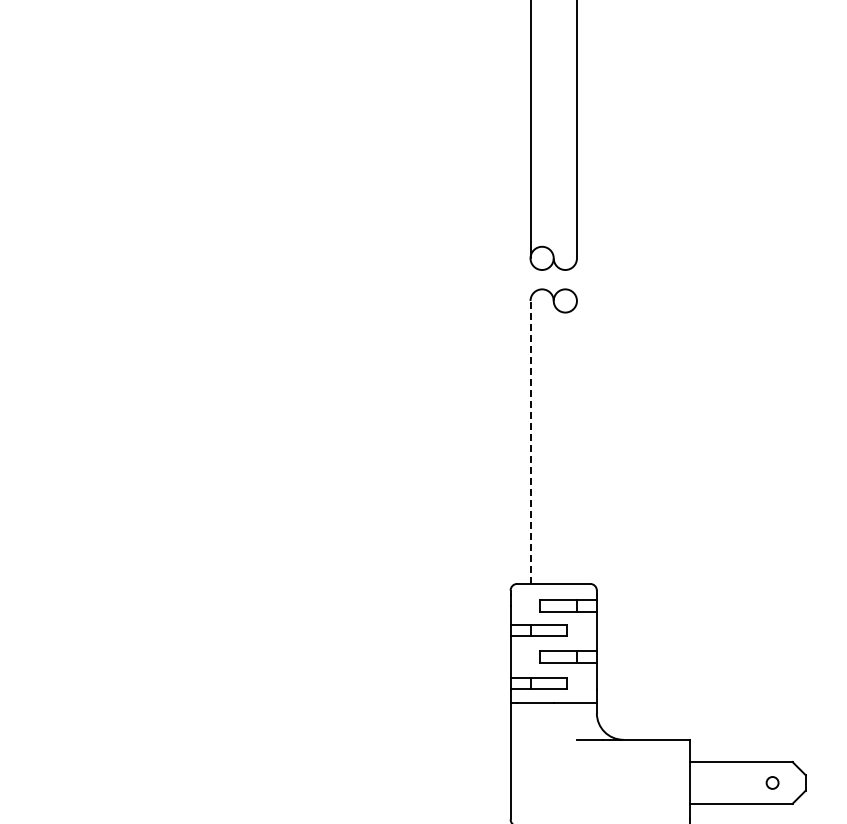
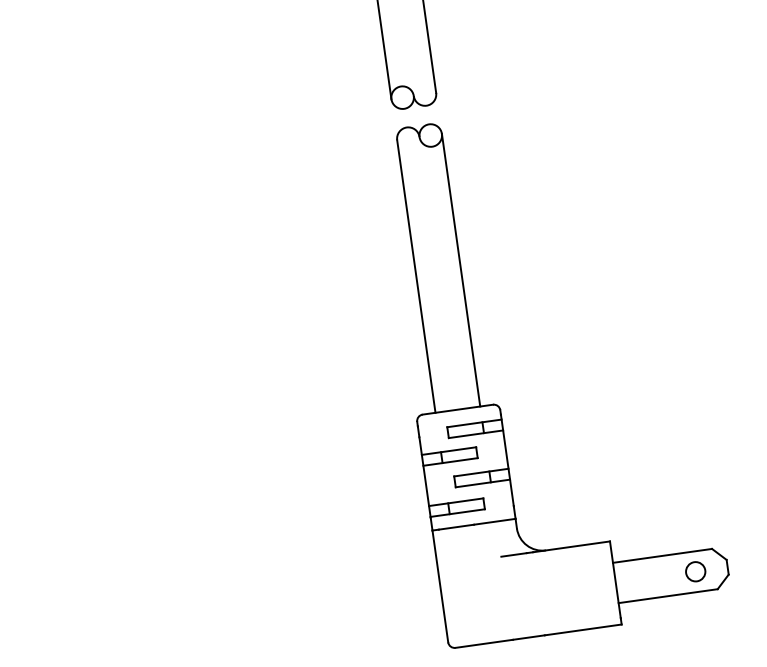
line: (530, 441) -> (416, 275), dashed -> solid
line: (576, 441) -> (460, 269), added
circle: (772, 782) -> (695, 571), size x1.67

